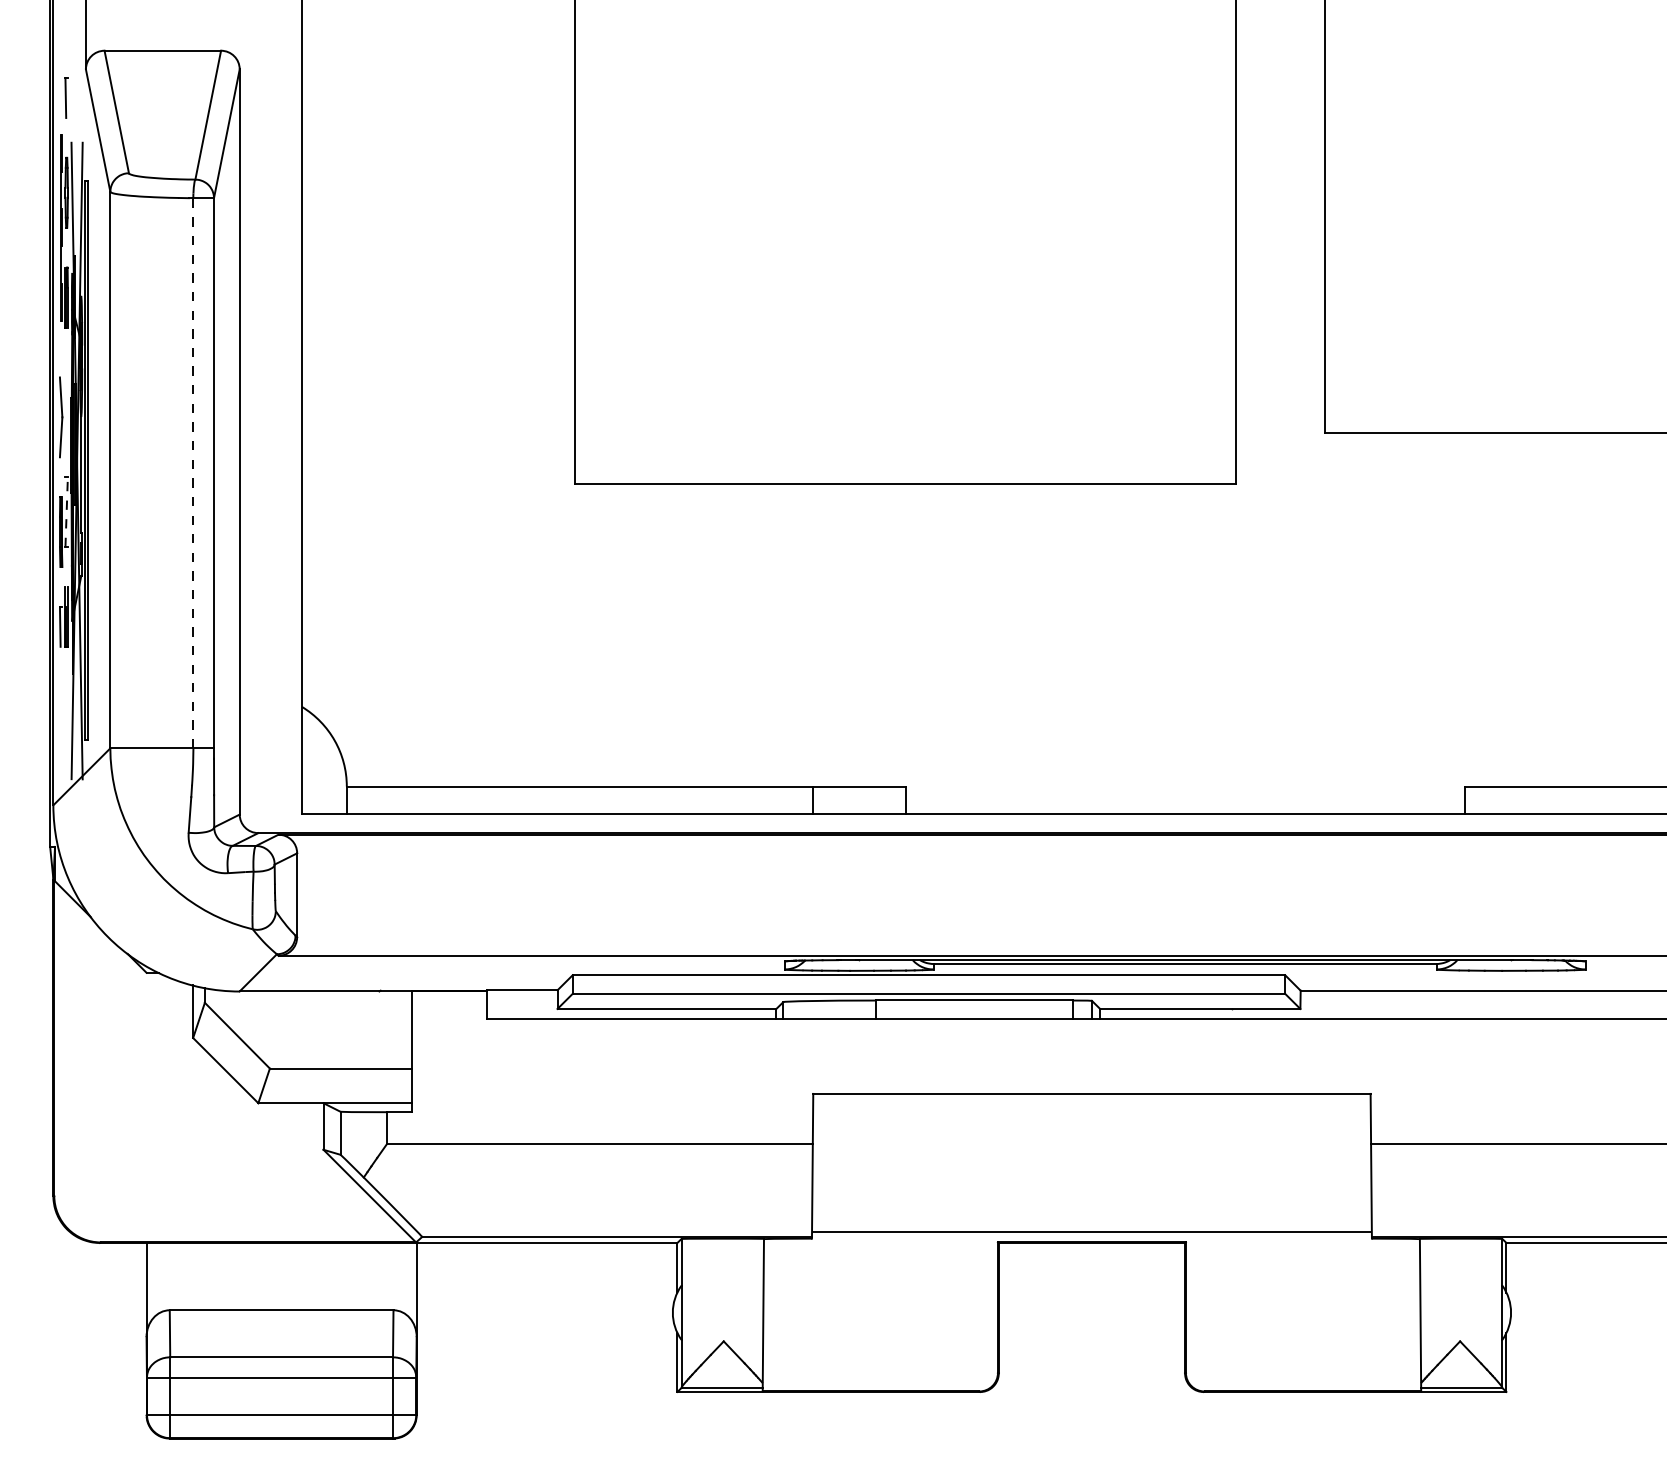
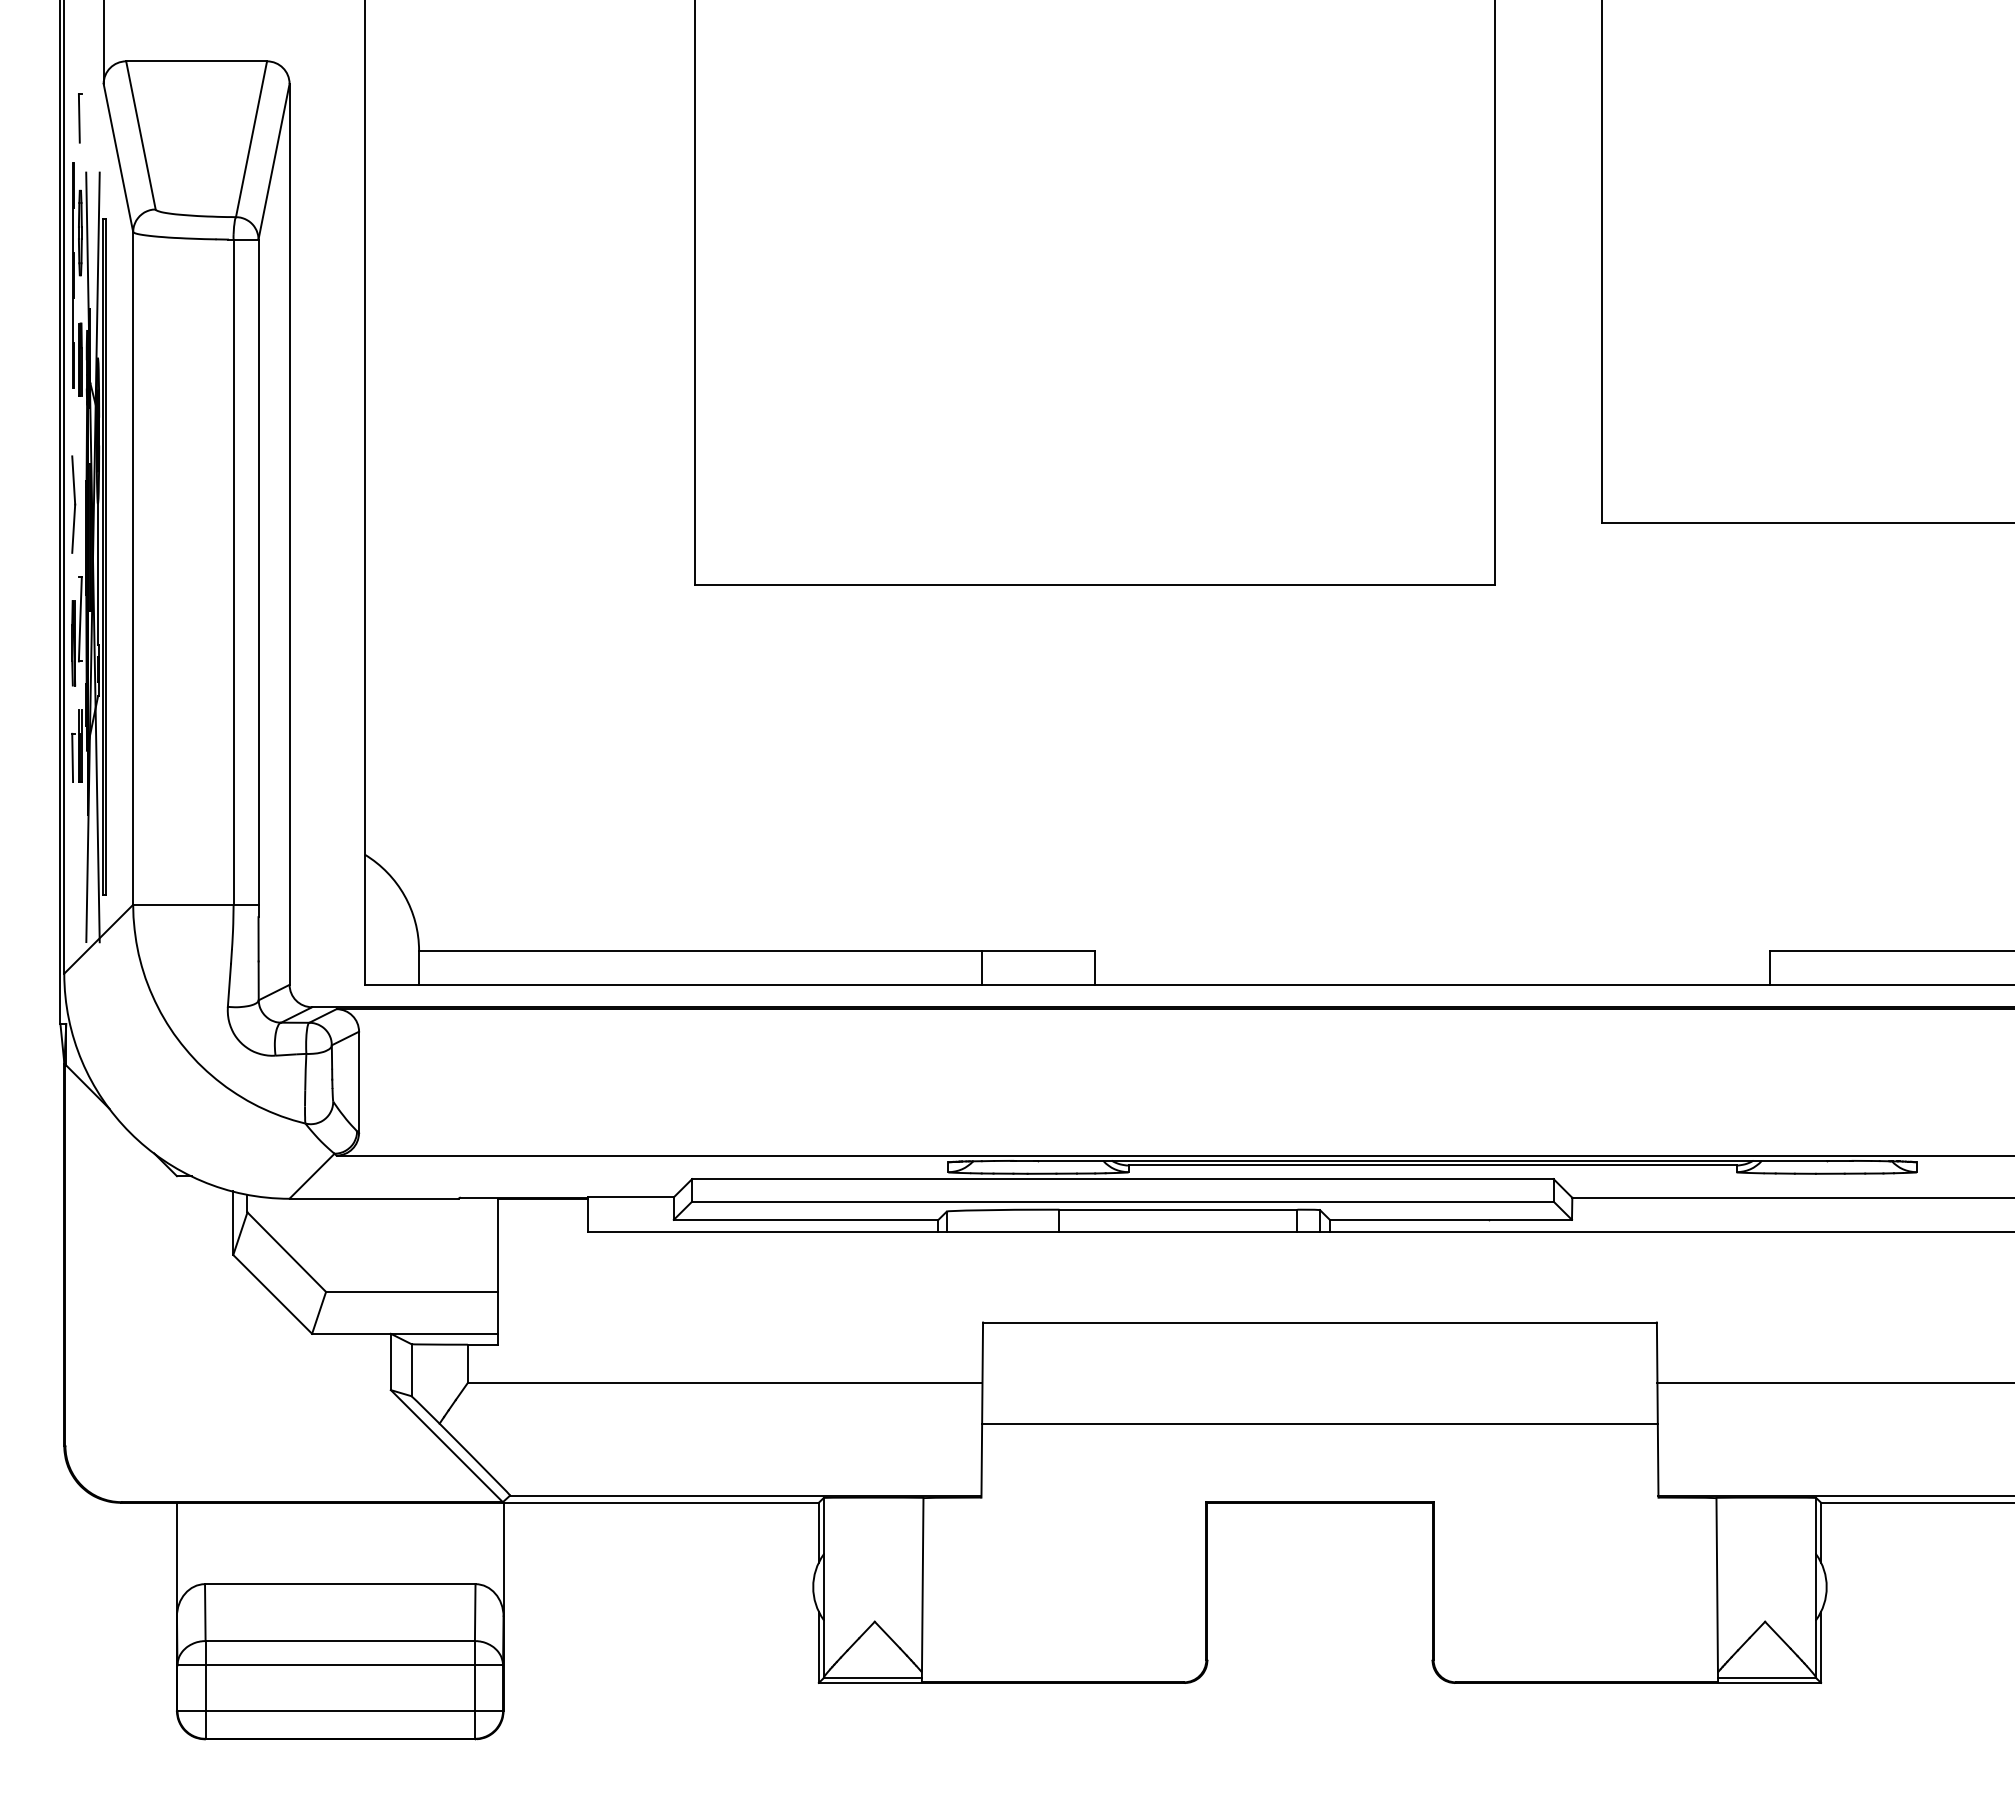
line: (193, 473) -> (233, 572), dashed -> solid
line: (66, 511) -> (80, 618), dashed -> solid
line: (1091, 1231) -> (1319, 1423), moved

